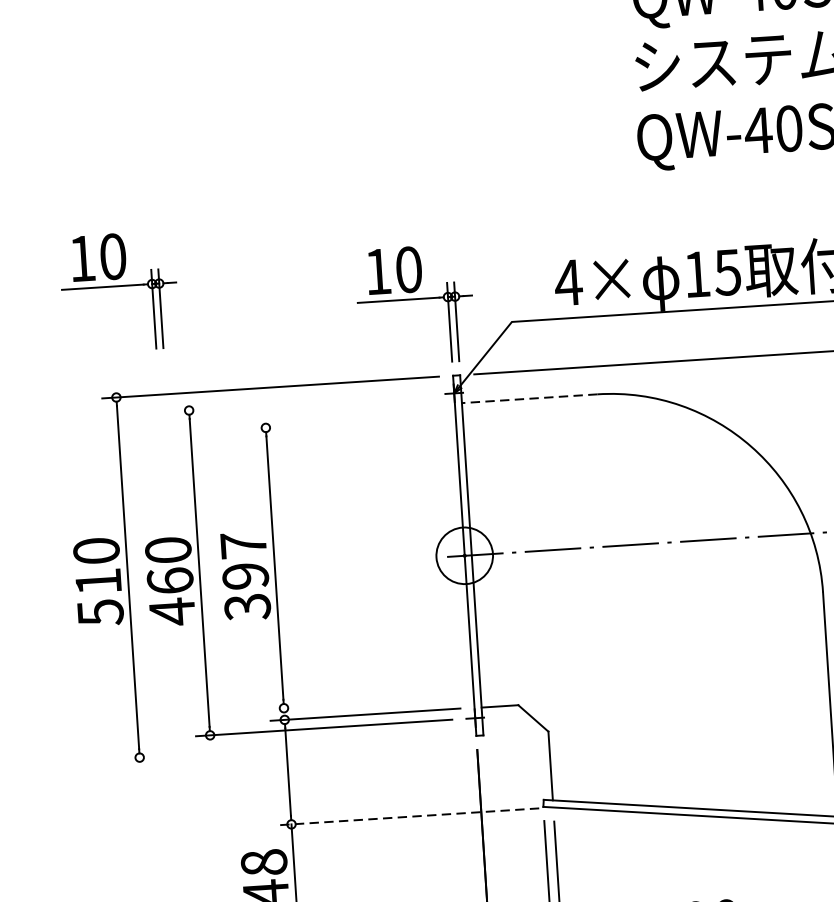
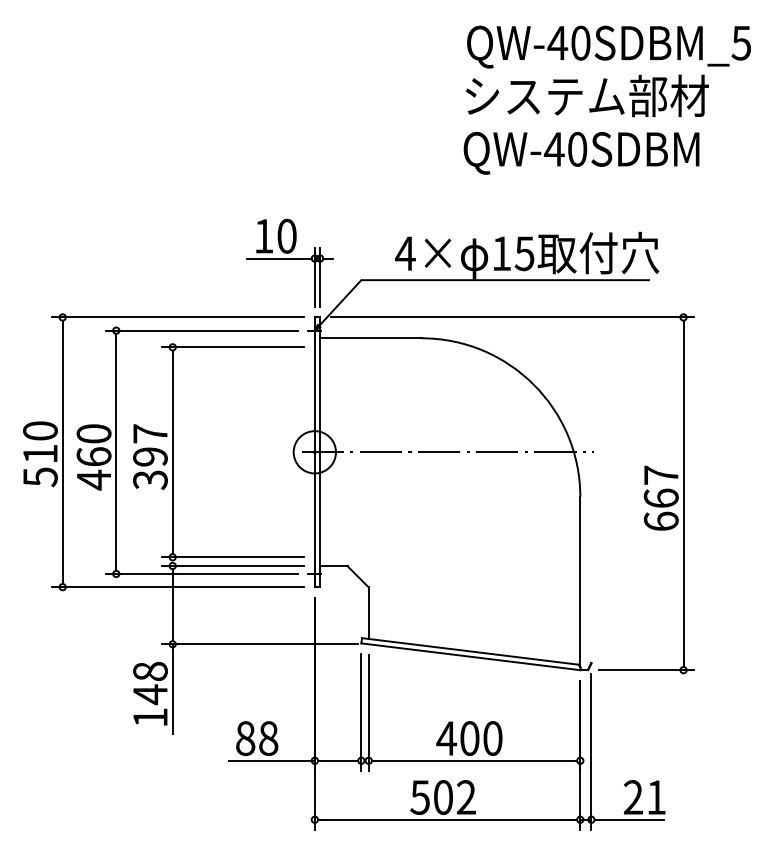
part: (118, 291) -> (69, 238), removed
line: (529, 399) -> (370, 338), dashed -> solid
line: (302, 402) -> (201, 330), added
line: (347, 422) -> (233, 347), added
line: (365, 703) -> (233, 557), added
line: (294, 748) -> (178, 587), added
line: (407, 817) -> (259, 644), dashed -> solid

